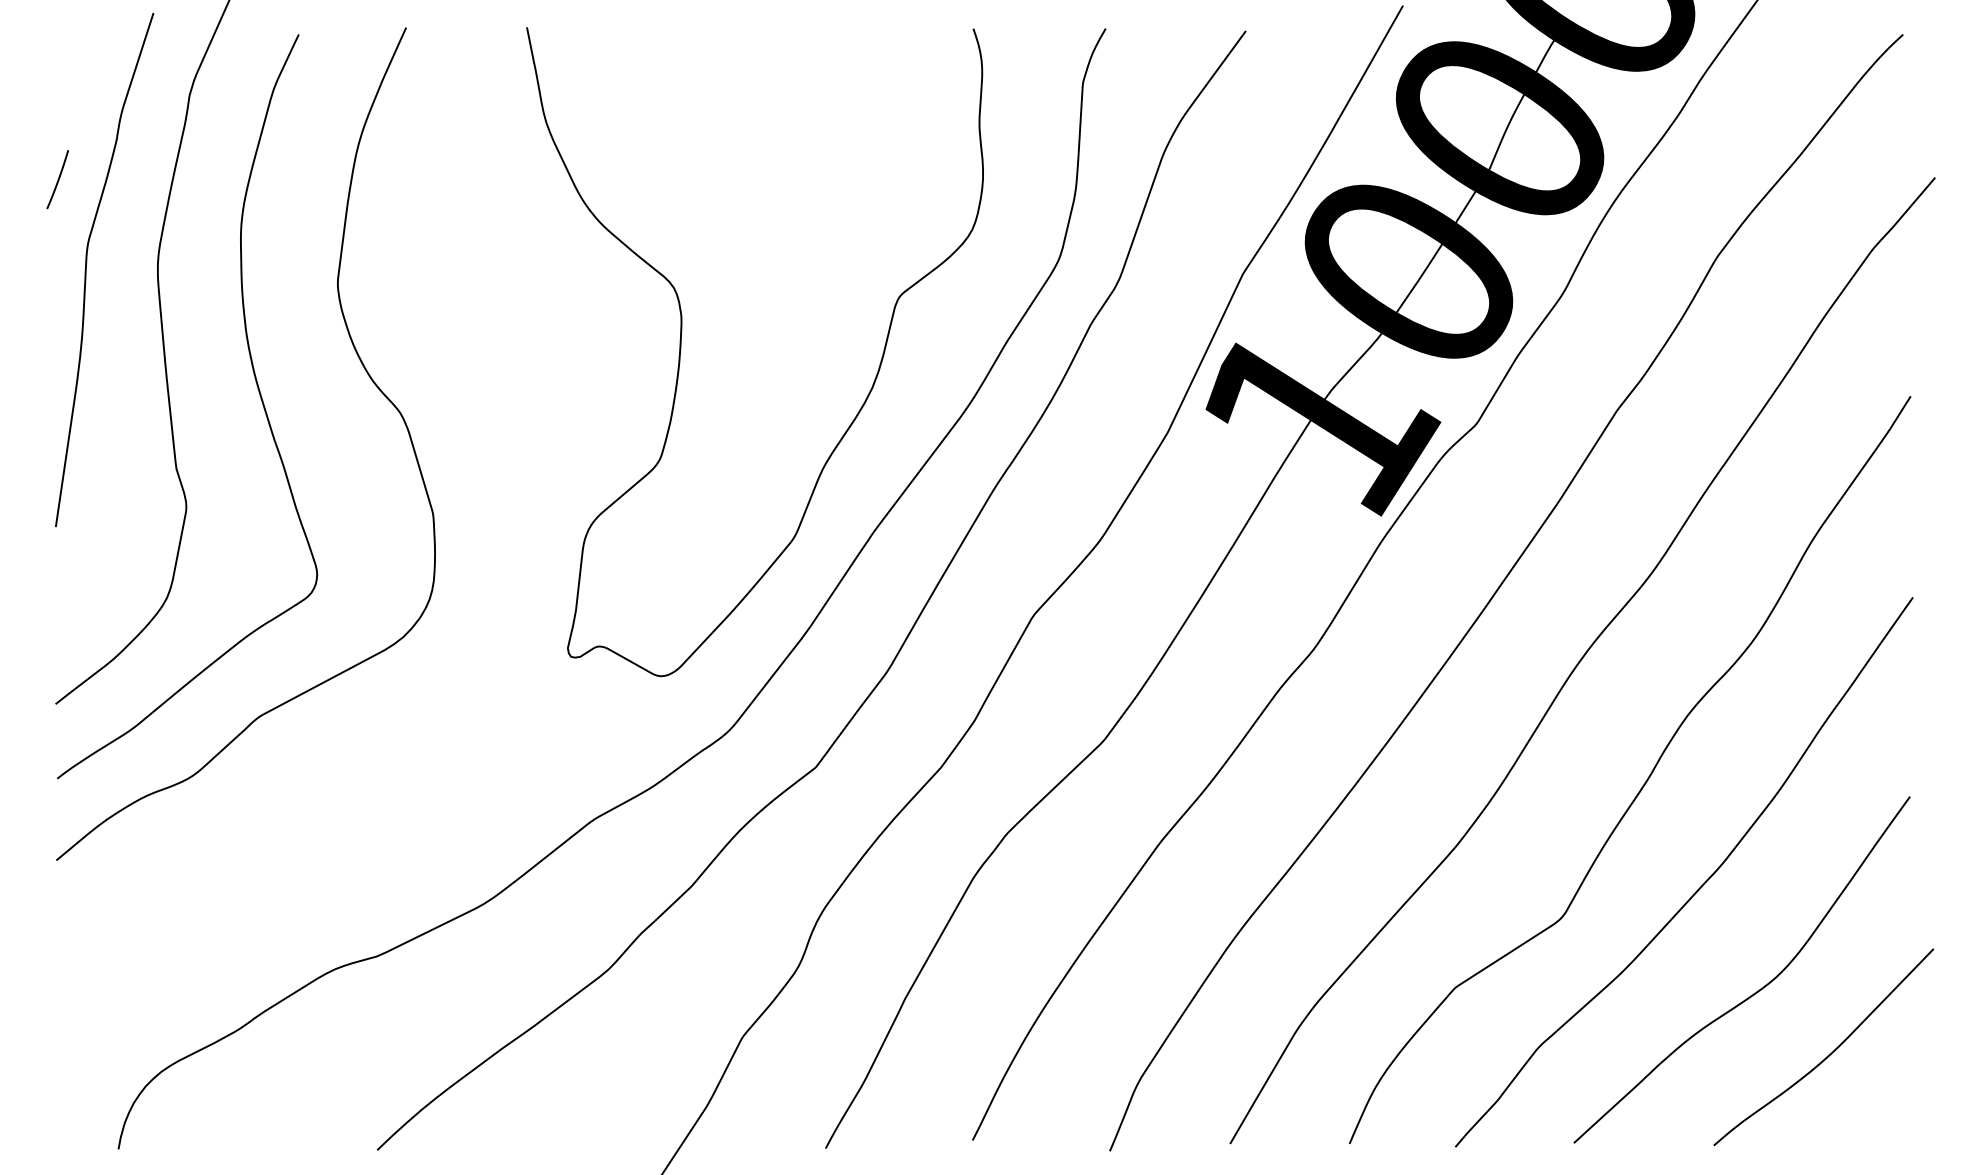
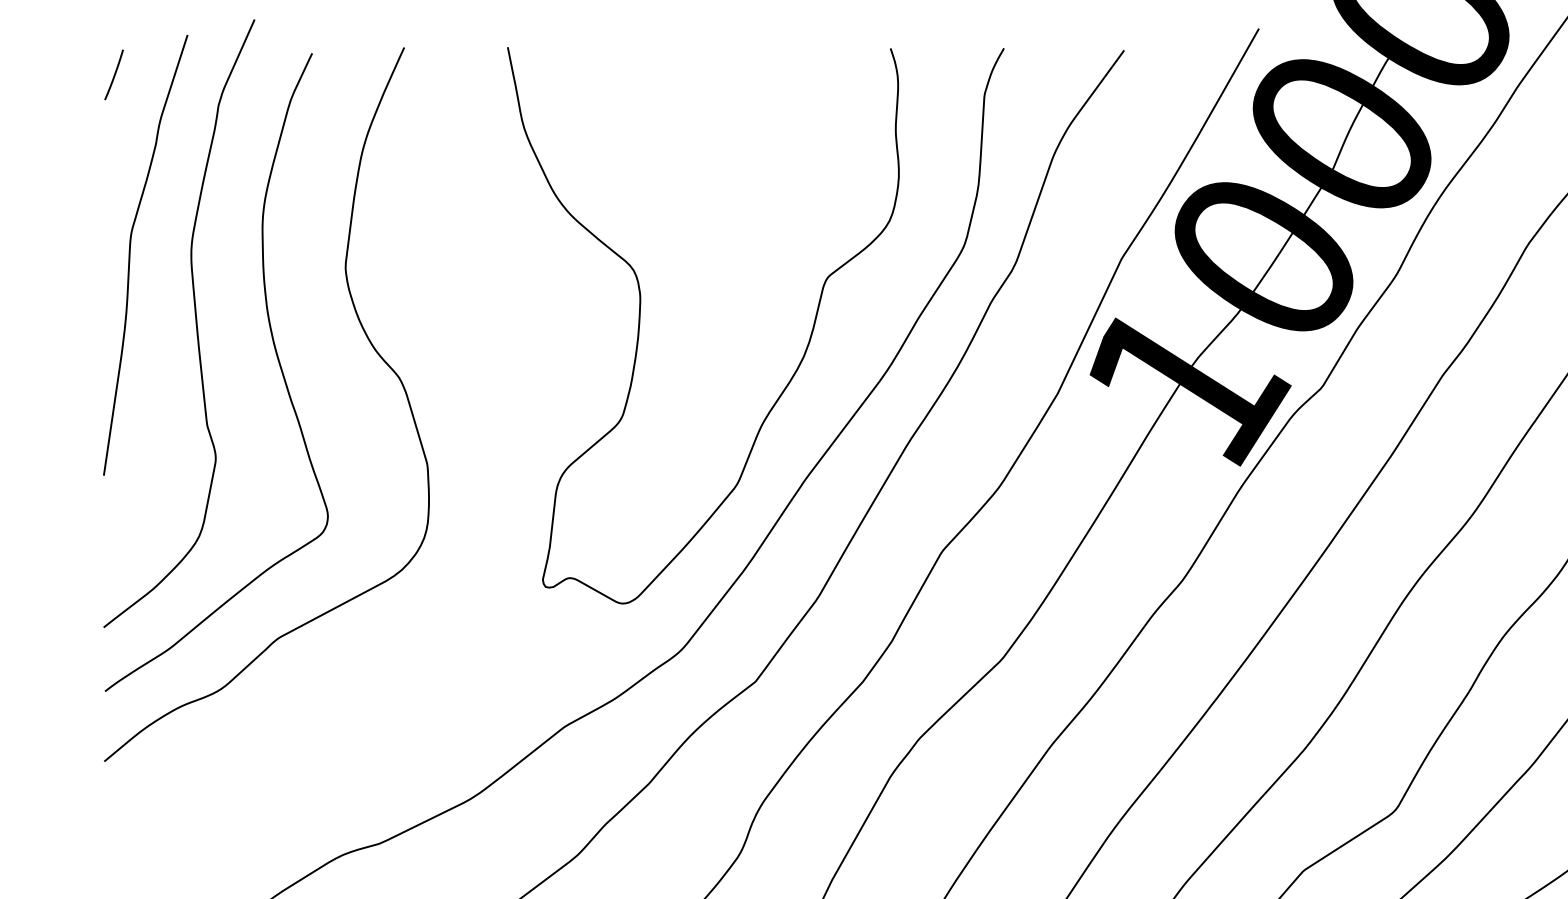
line: (57, 179) -> (113, 74), moved

